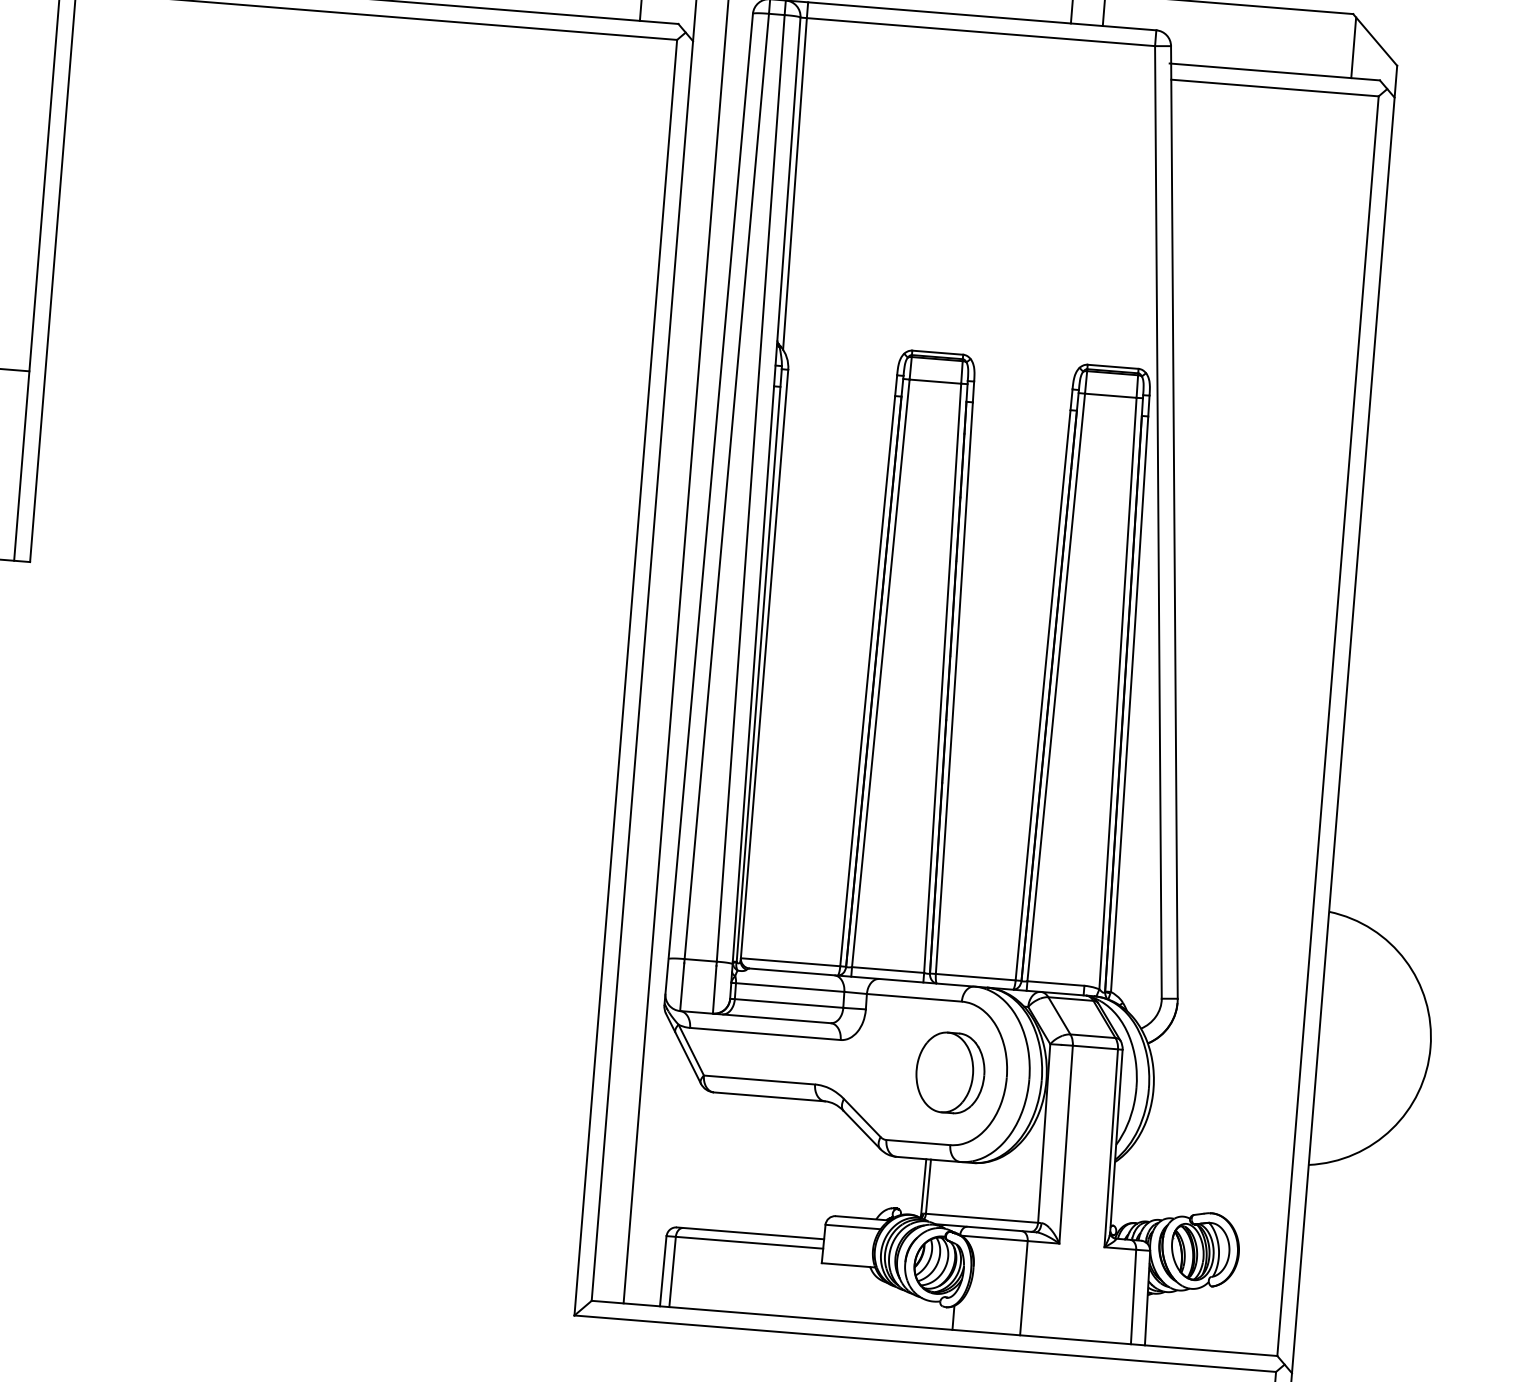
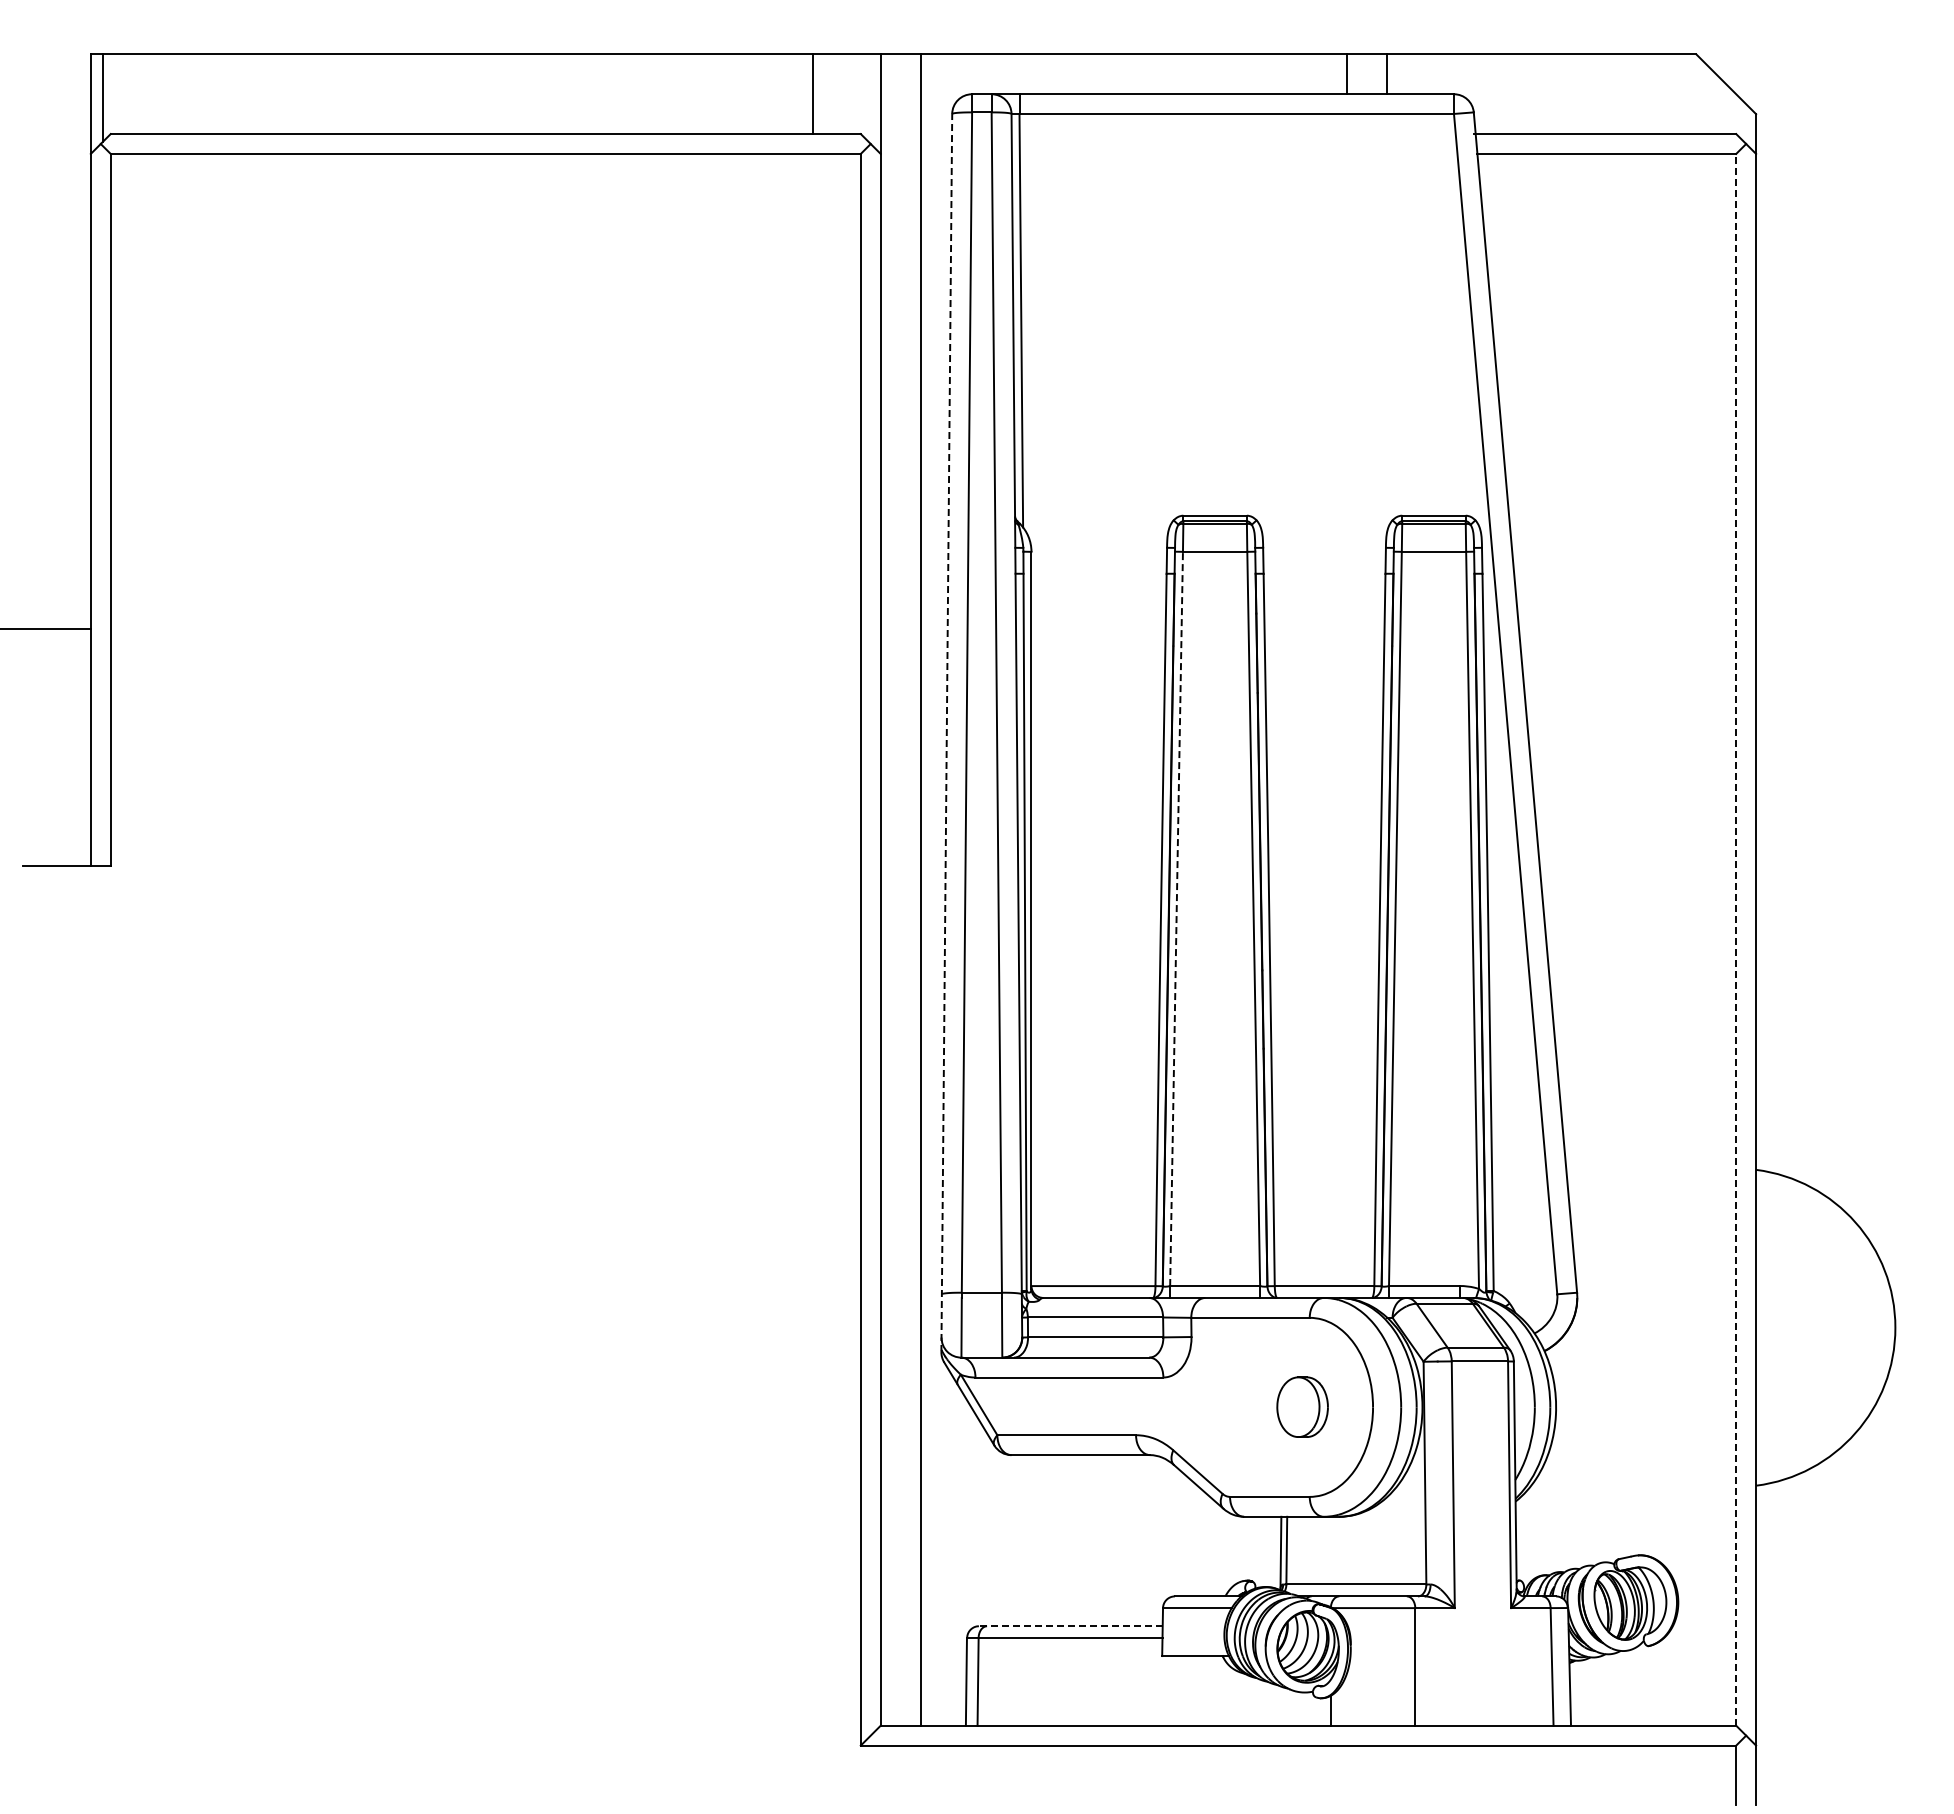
line: (1353, 48) -> (1700, 96), removed
line: (708, 509) -> (946, 732), solid -> dashed
line: (880, 673) -> (1176, 918), solid -> dashed
line: (1328, 725) -> (1736, 939), solid -> dashed
part: (950, 1072) -> (1302, 1406), size x0.6
line: (750, 1233) -> (1070, 1626), solid -> dashed

